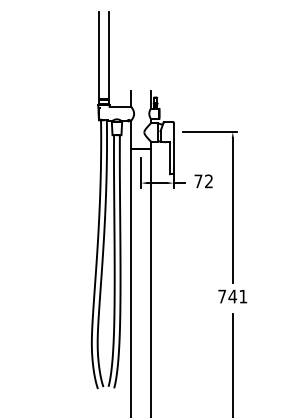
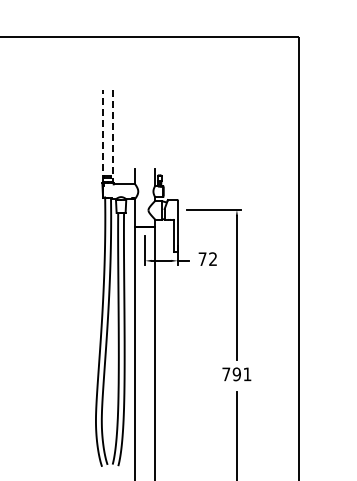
line: (98, 57) -> (102, 135), solid -> dashed
line: (109, 58) -> (113, 136), solid -> dashed
text: (232, 296) -> (236, 374), 741 -> 791

